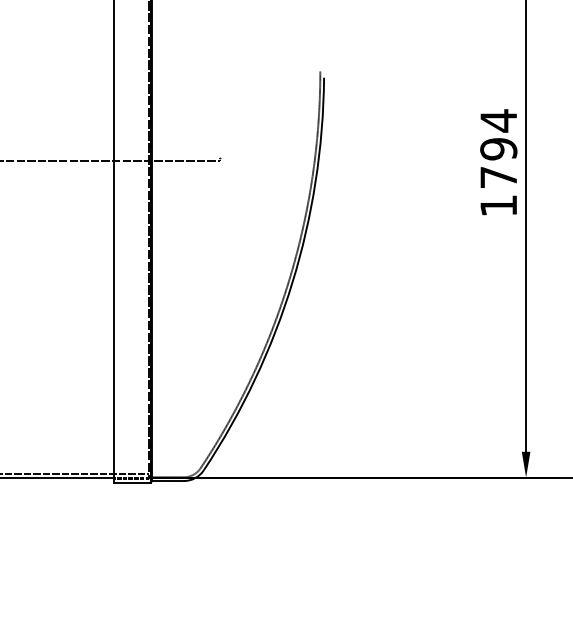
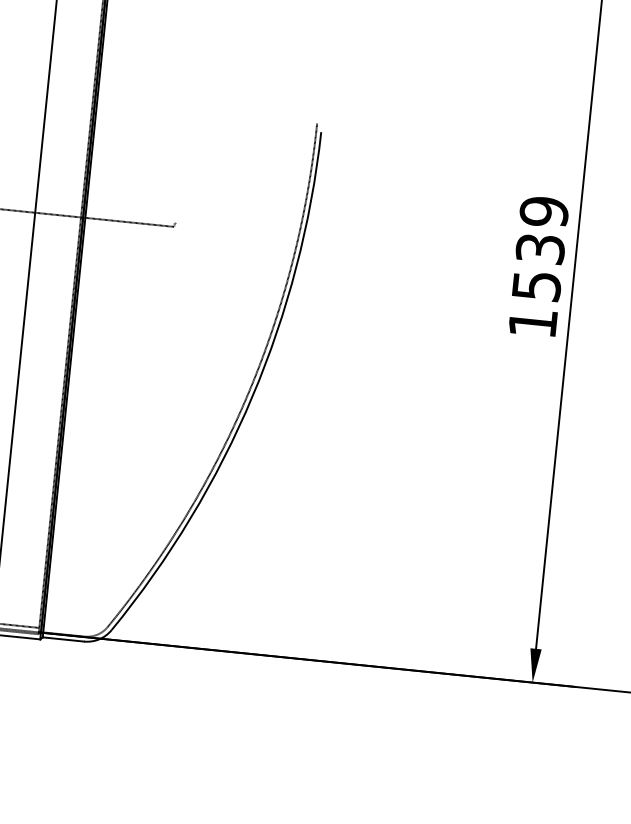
text: (498, 148) -> (540, 248), 1794 -> 1539

